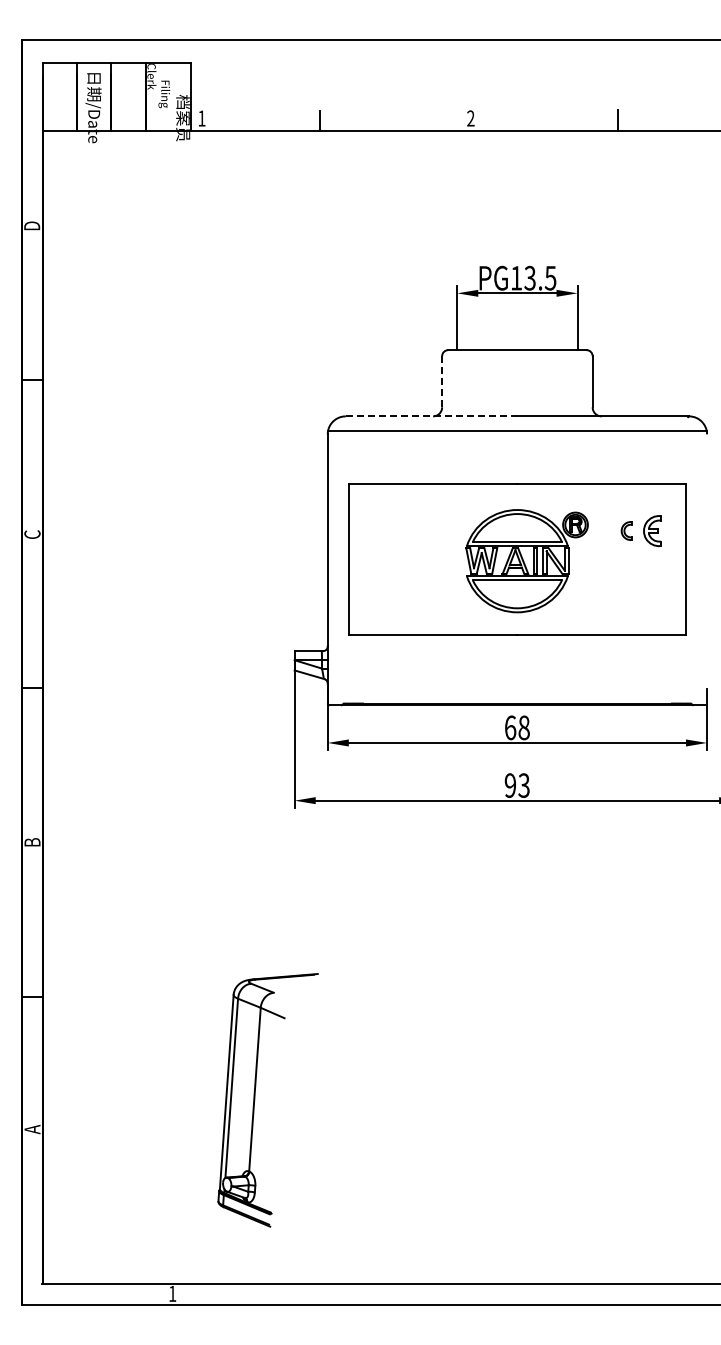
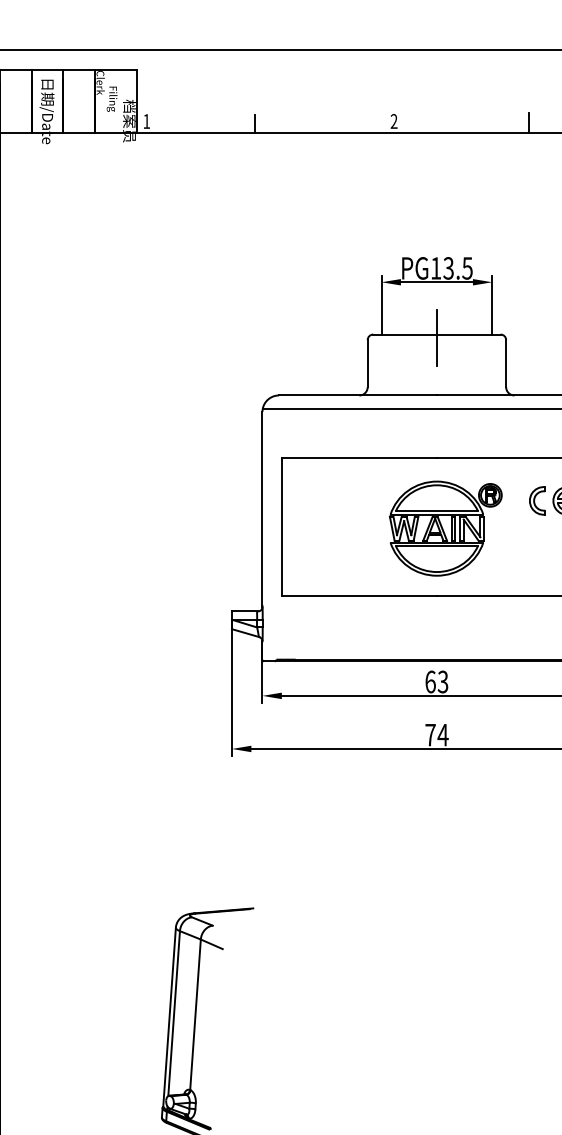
line: (517, 353) -> (437, 337), added
line: (442, 381) -> (368, 363), dashed -> solid
line: (431, 416) -> (357, 395), dashed -> solid
part: (626, 530) -> (537, 500), size x1.67
text: (523, 727) -> (442, 681), 68 -> 63
text: (517, 785) -> (437, 735), 93 -> 74

